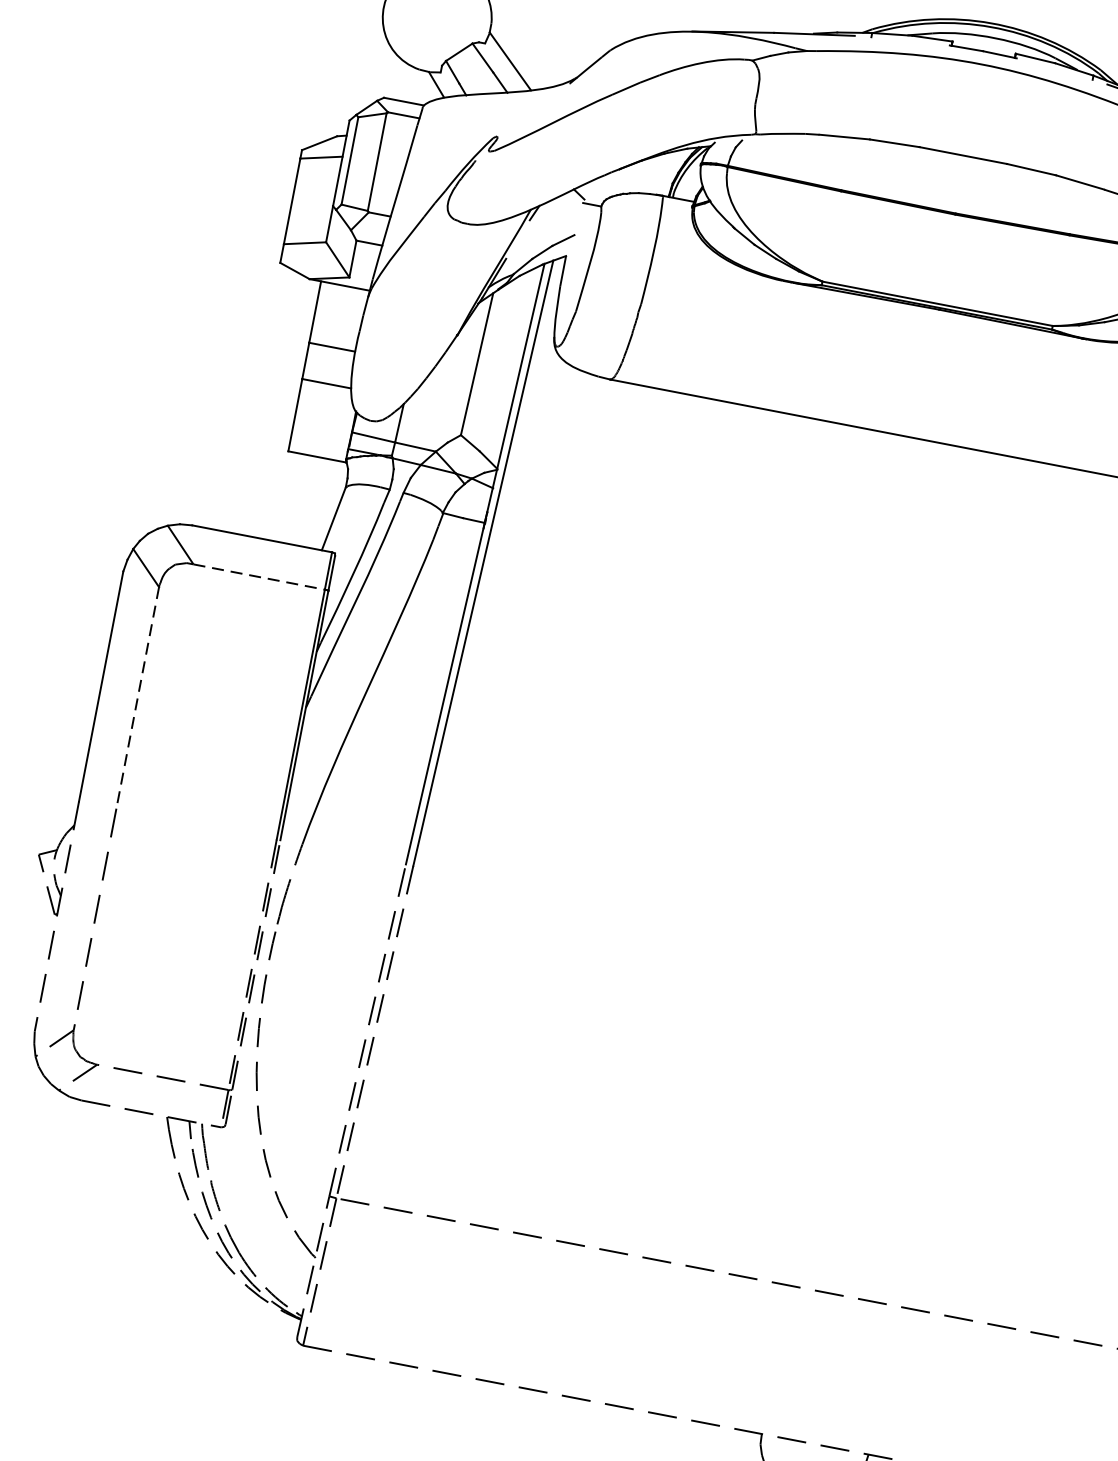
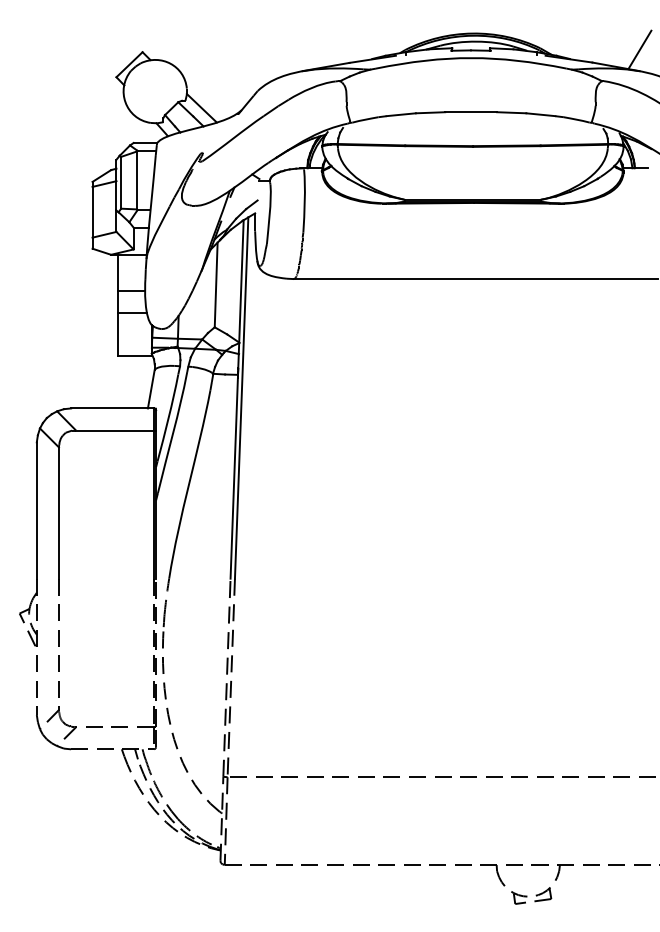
line: (259, 576) -> (115, 430), dashed -> solid
line: (136, 698) -> (58, 513), dashed -> solid

